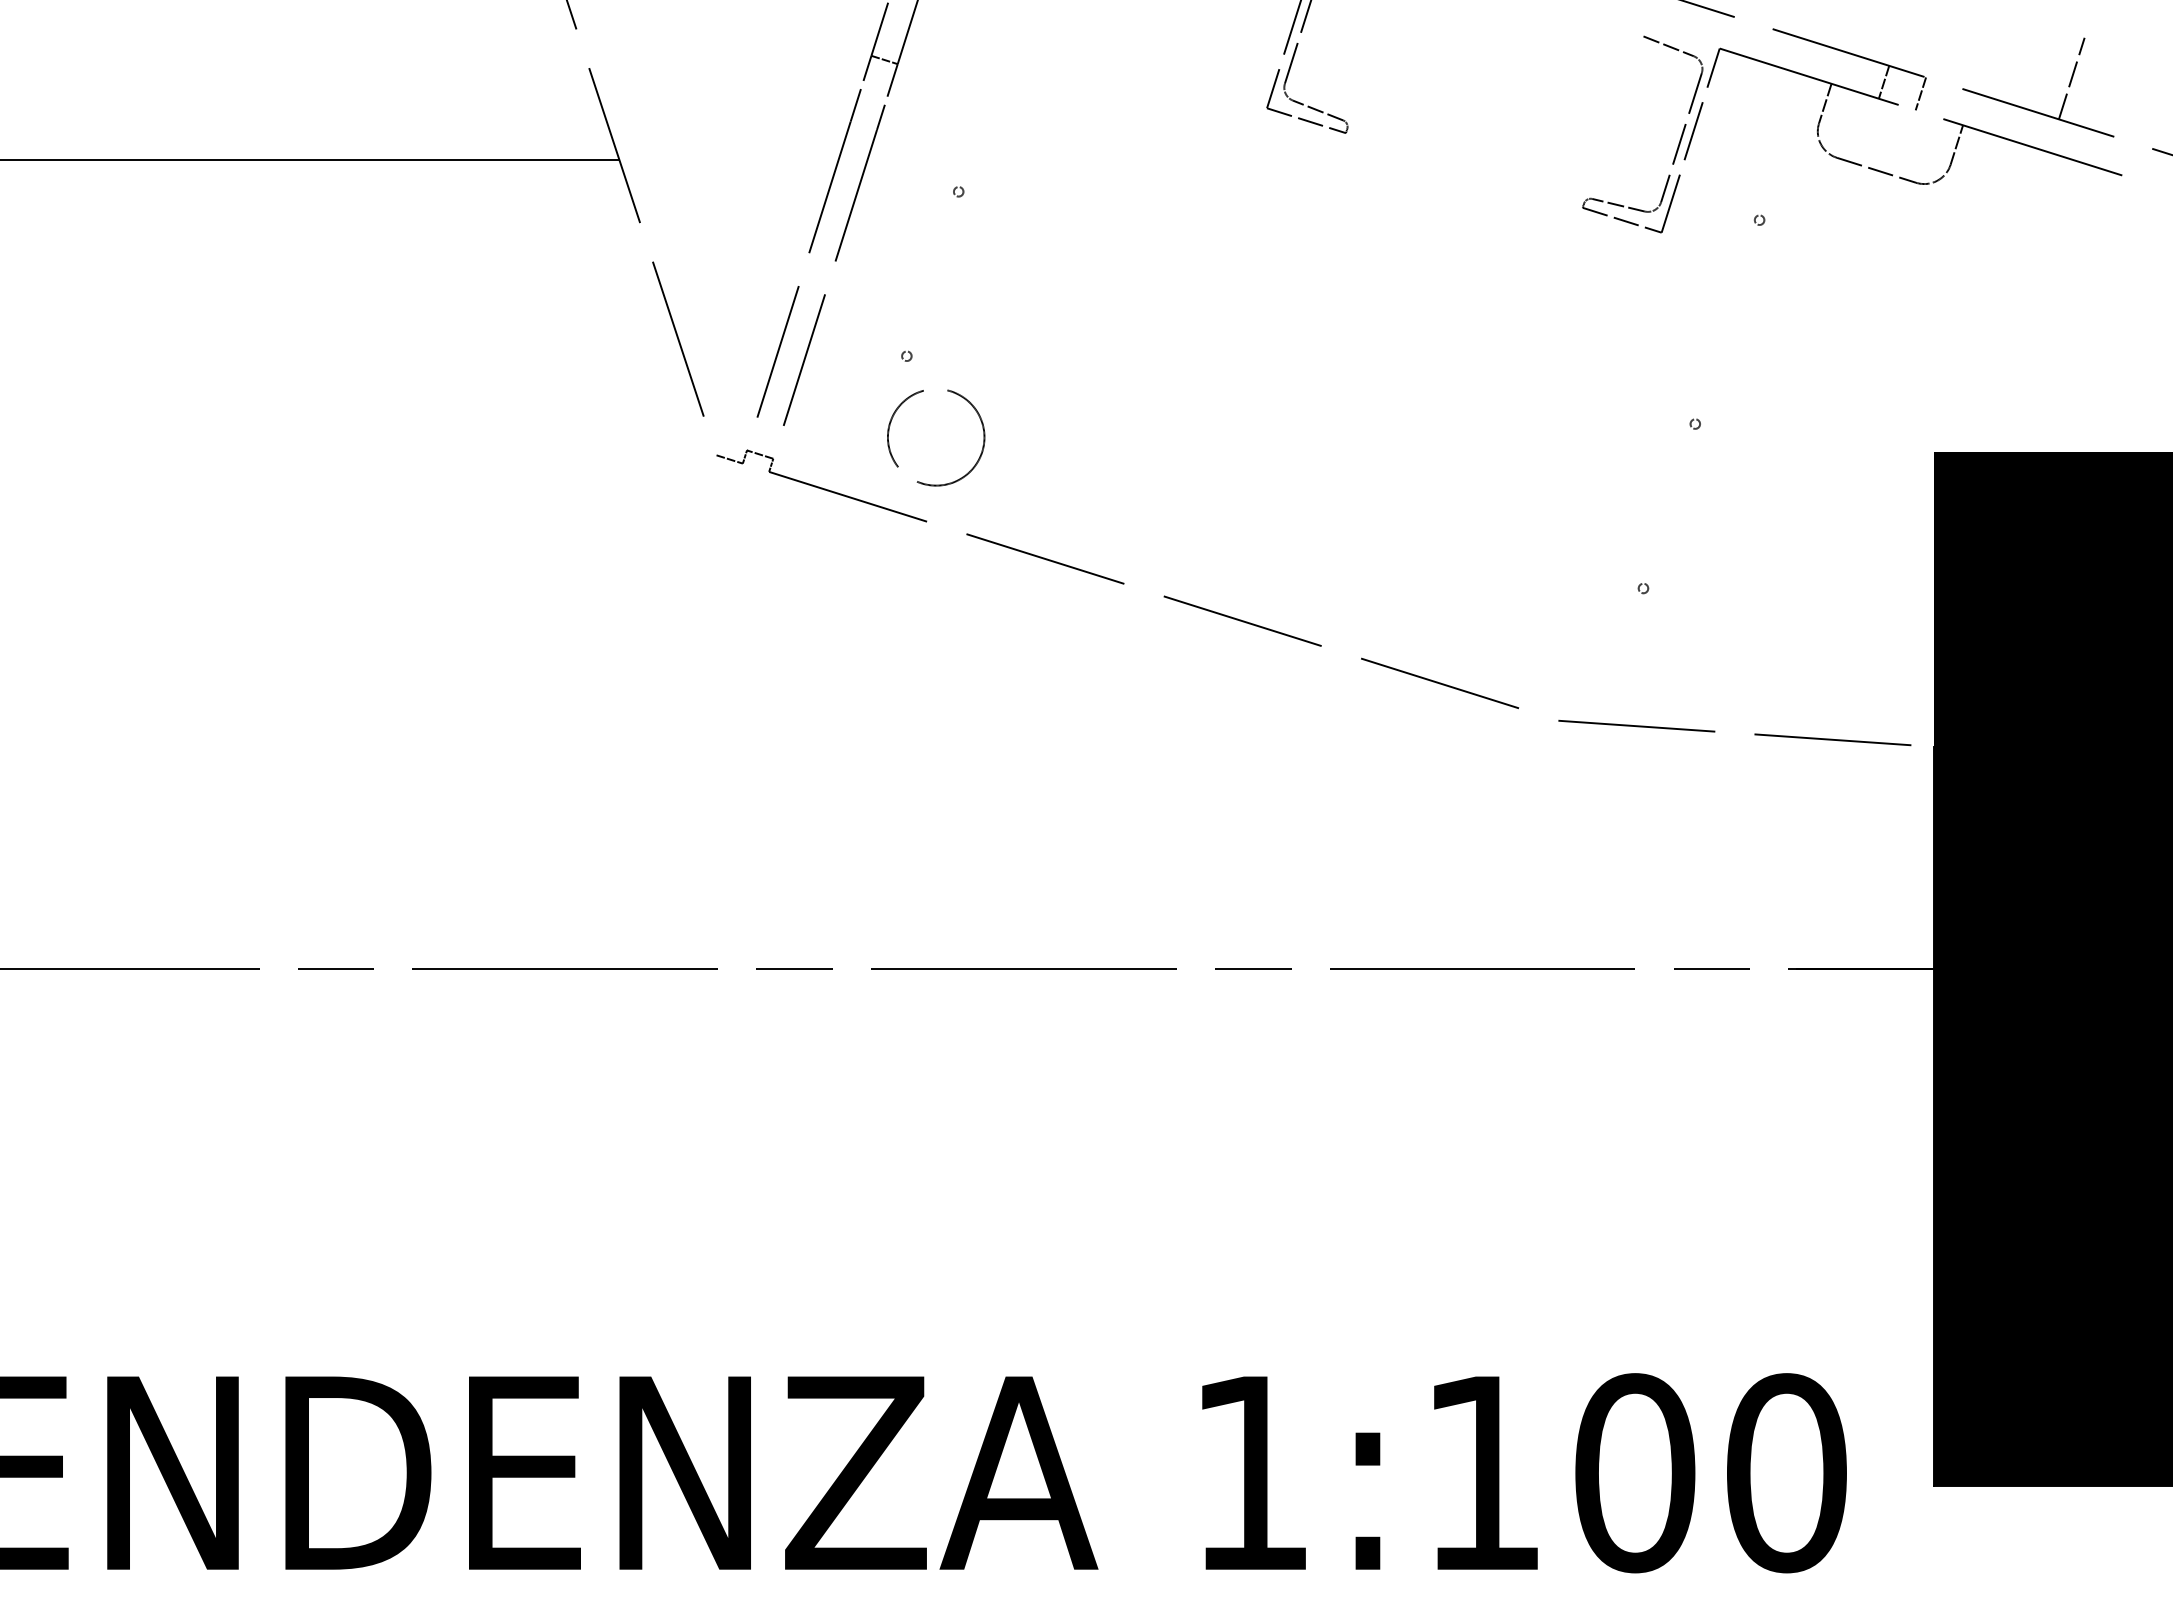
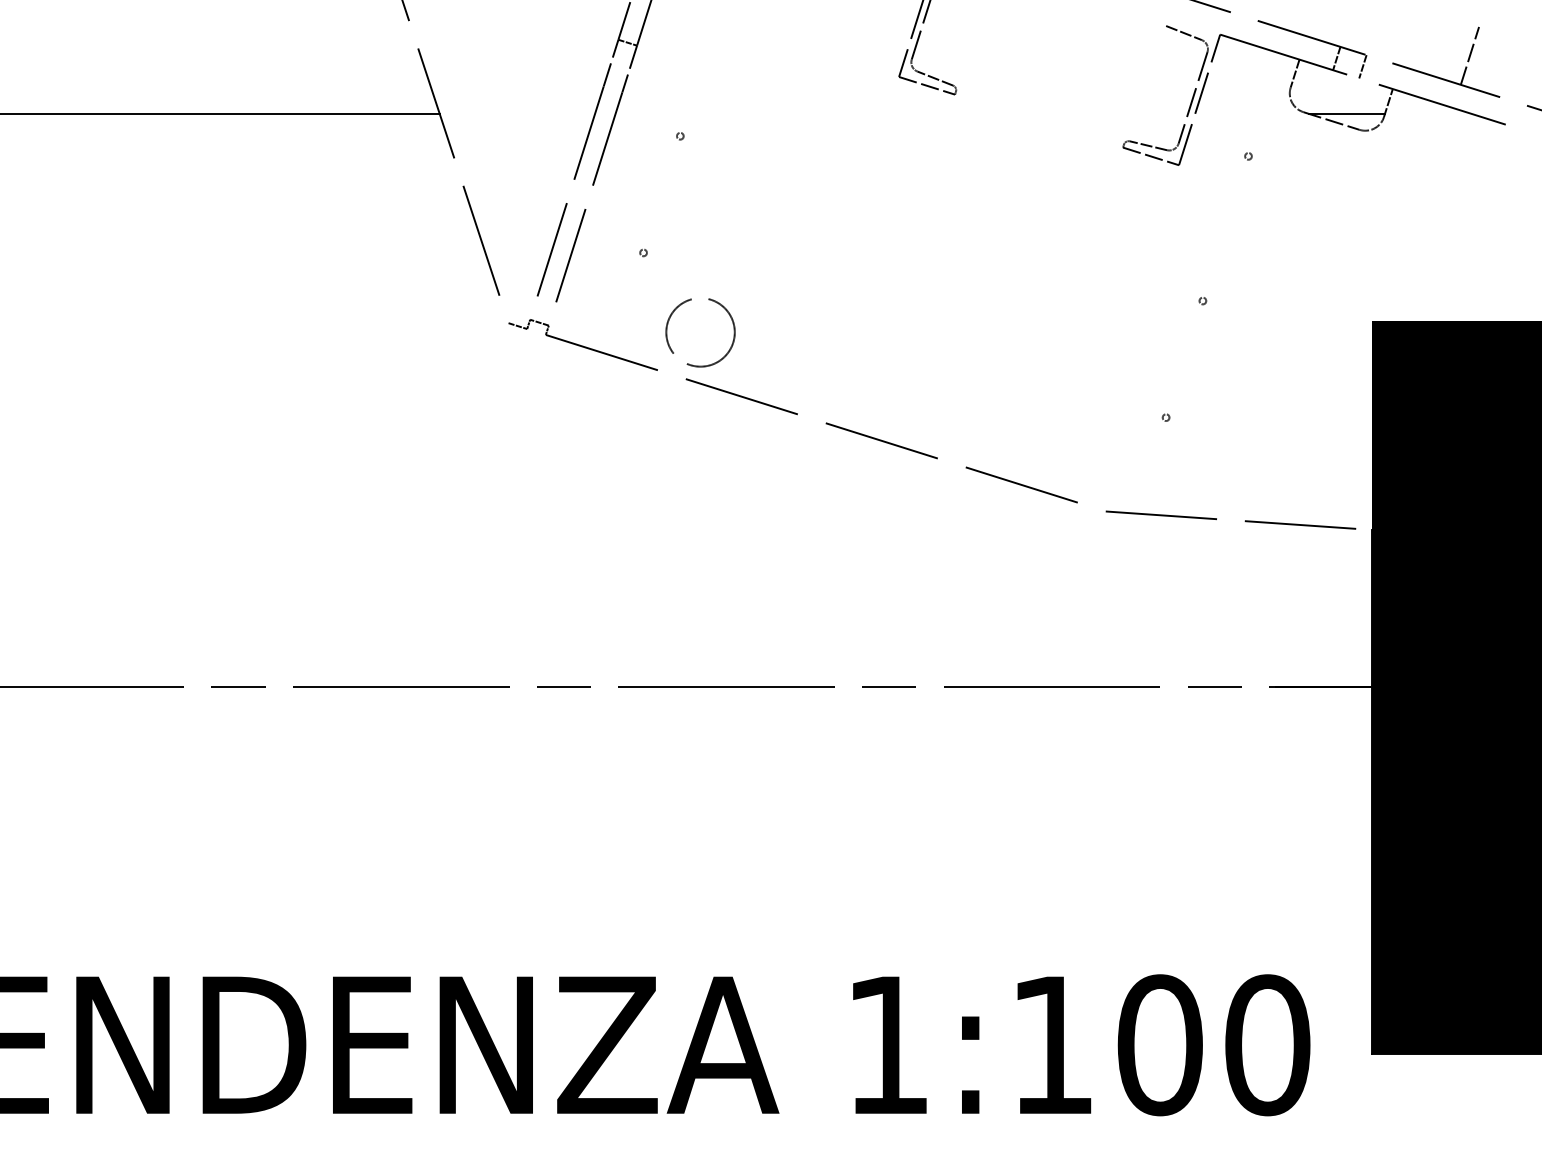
line: (1898, 160) -> (1347, 114), added
circle: (936, 437) -> (700, 332), moved

